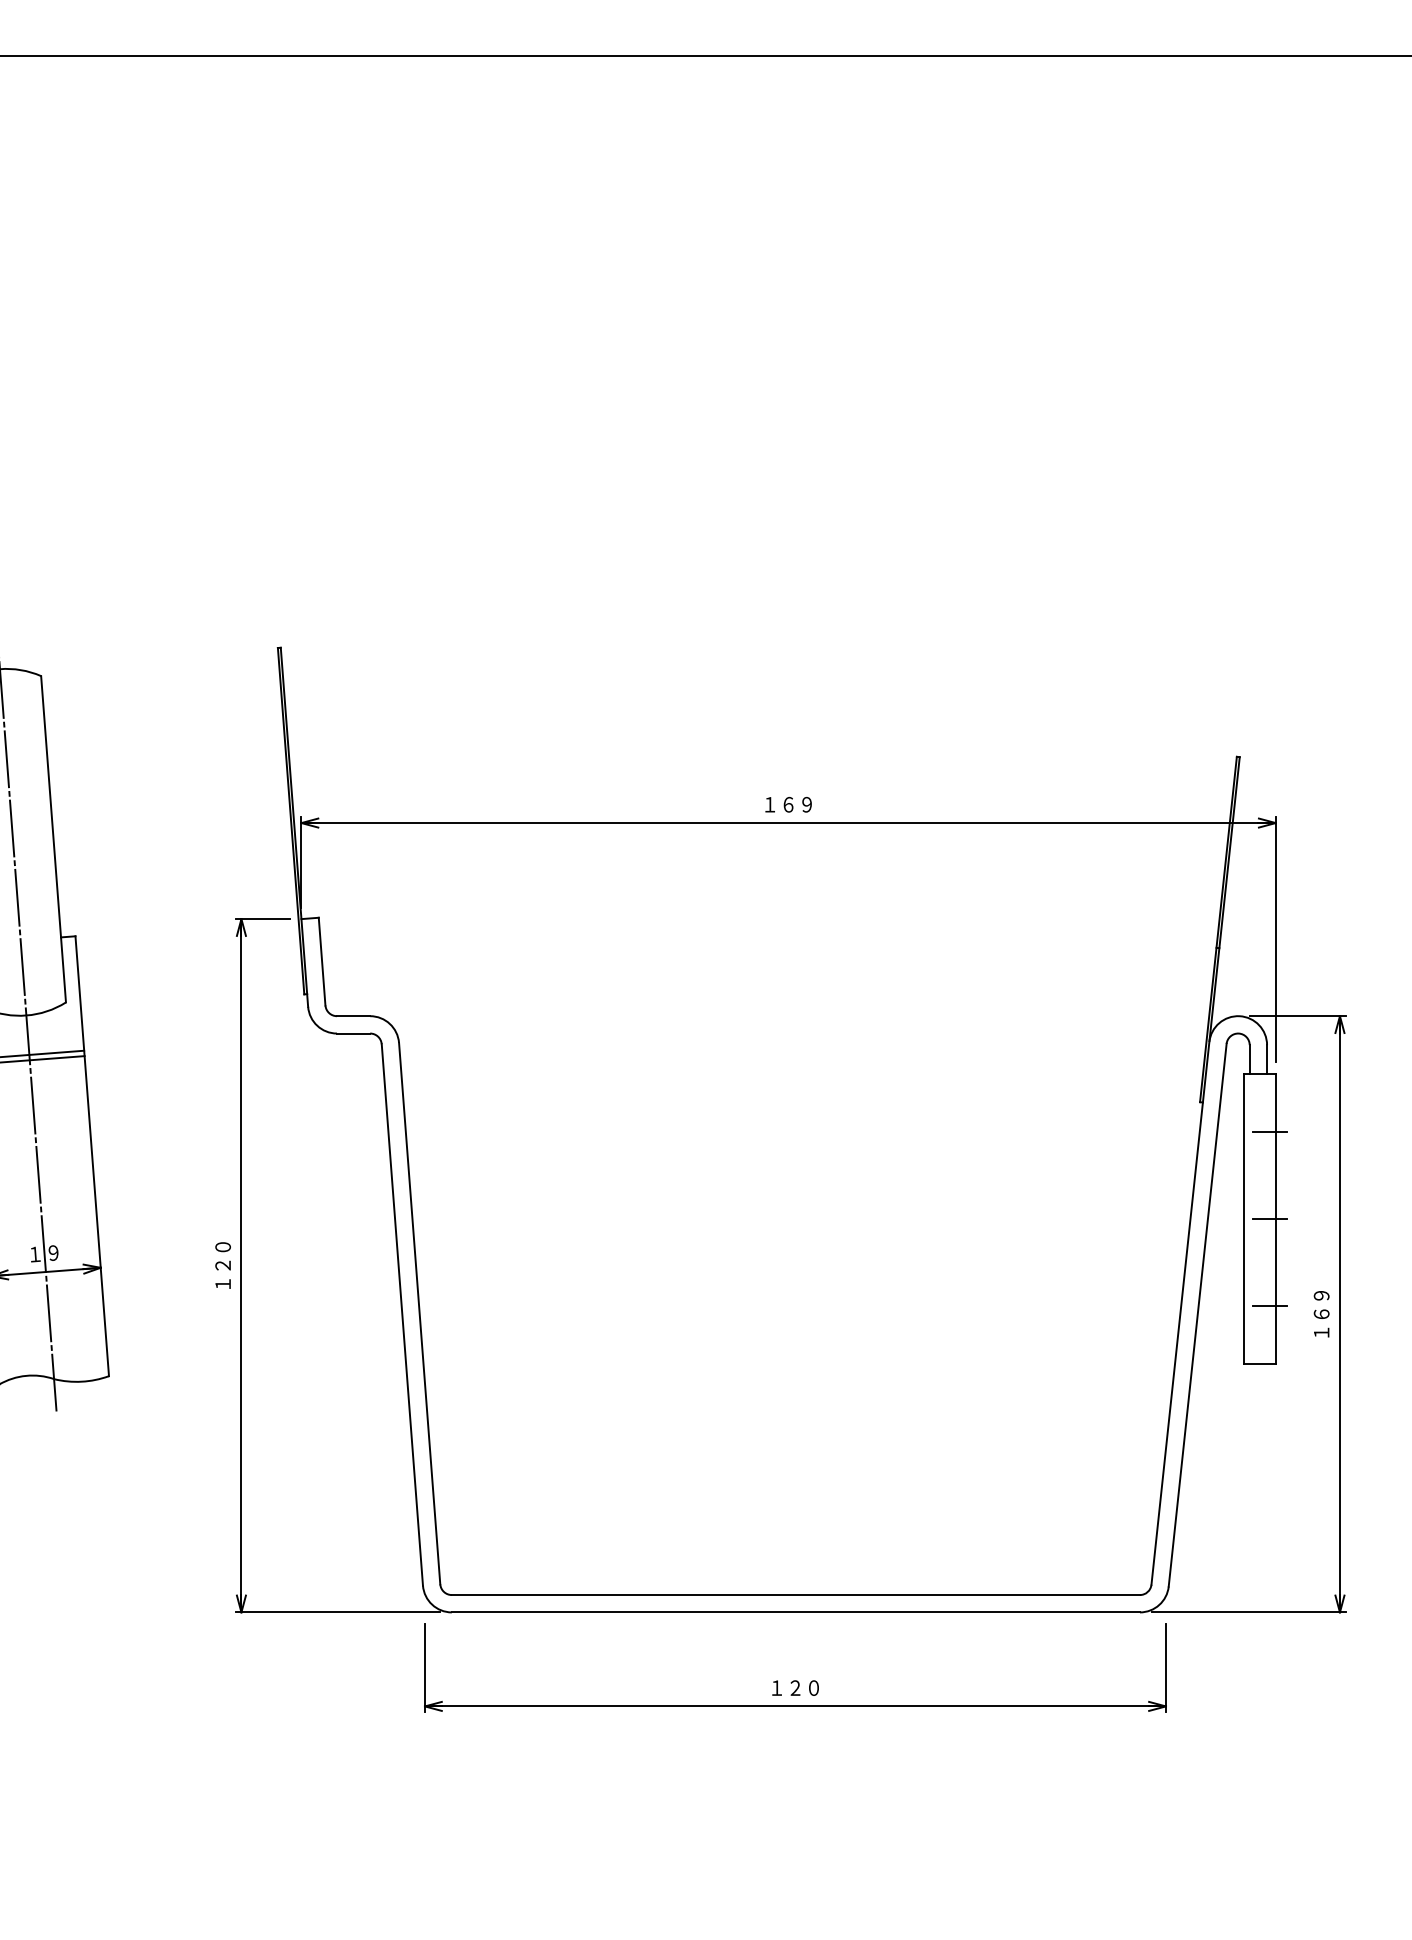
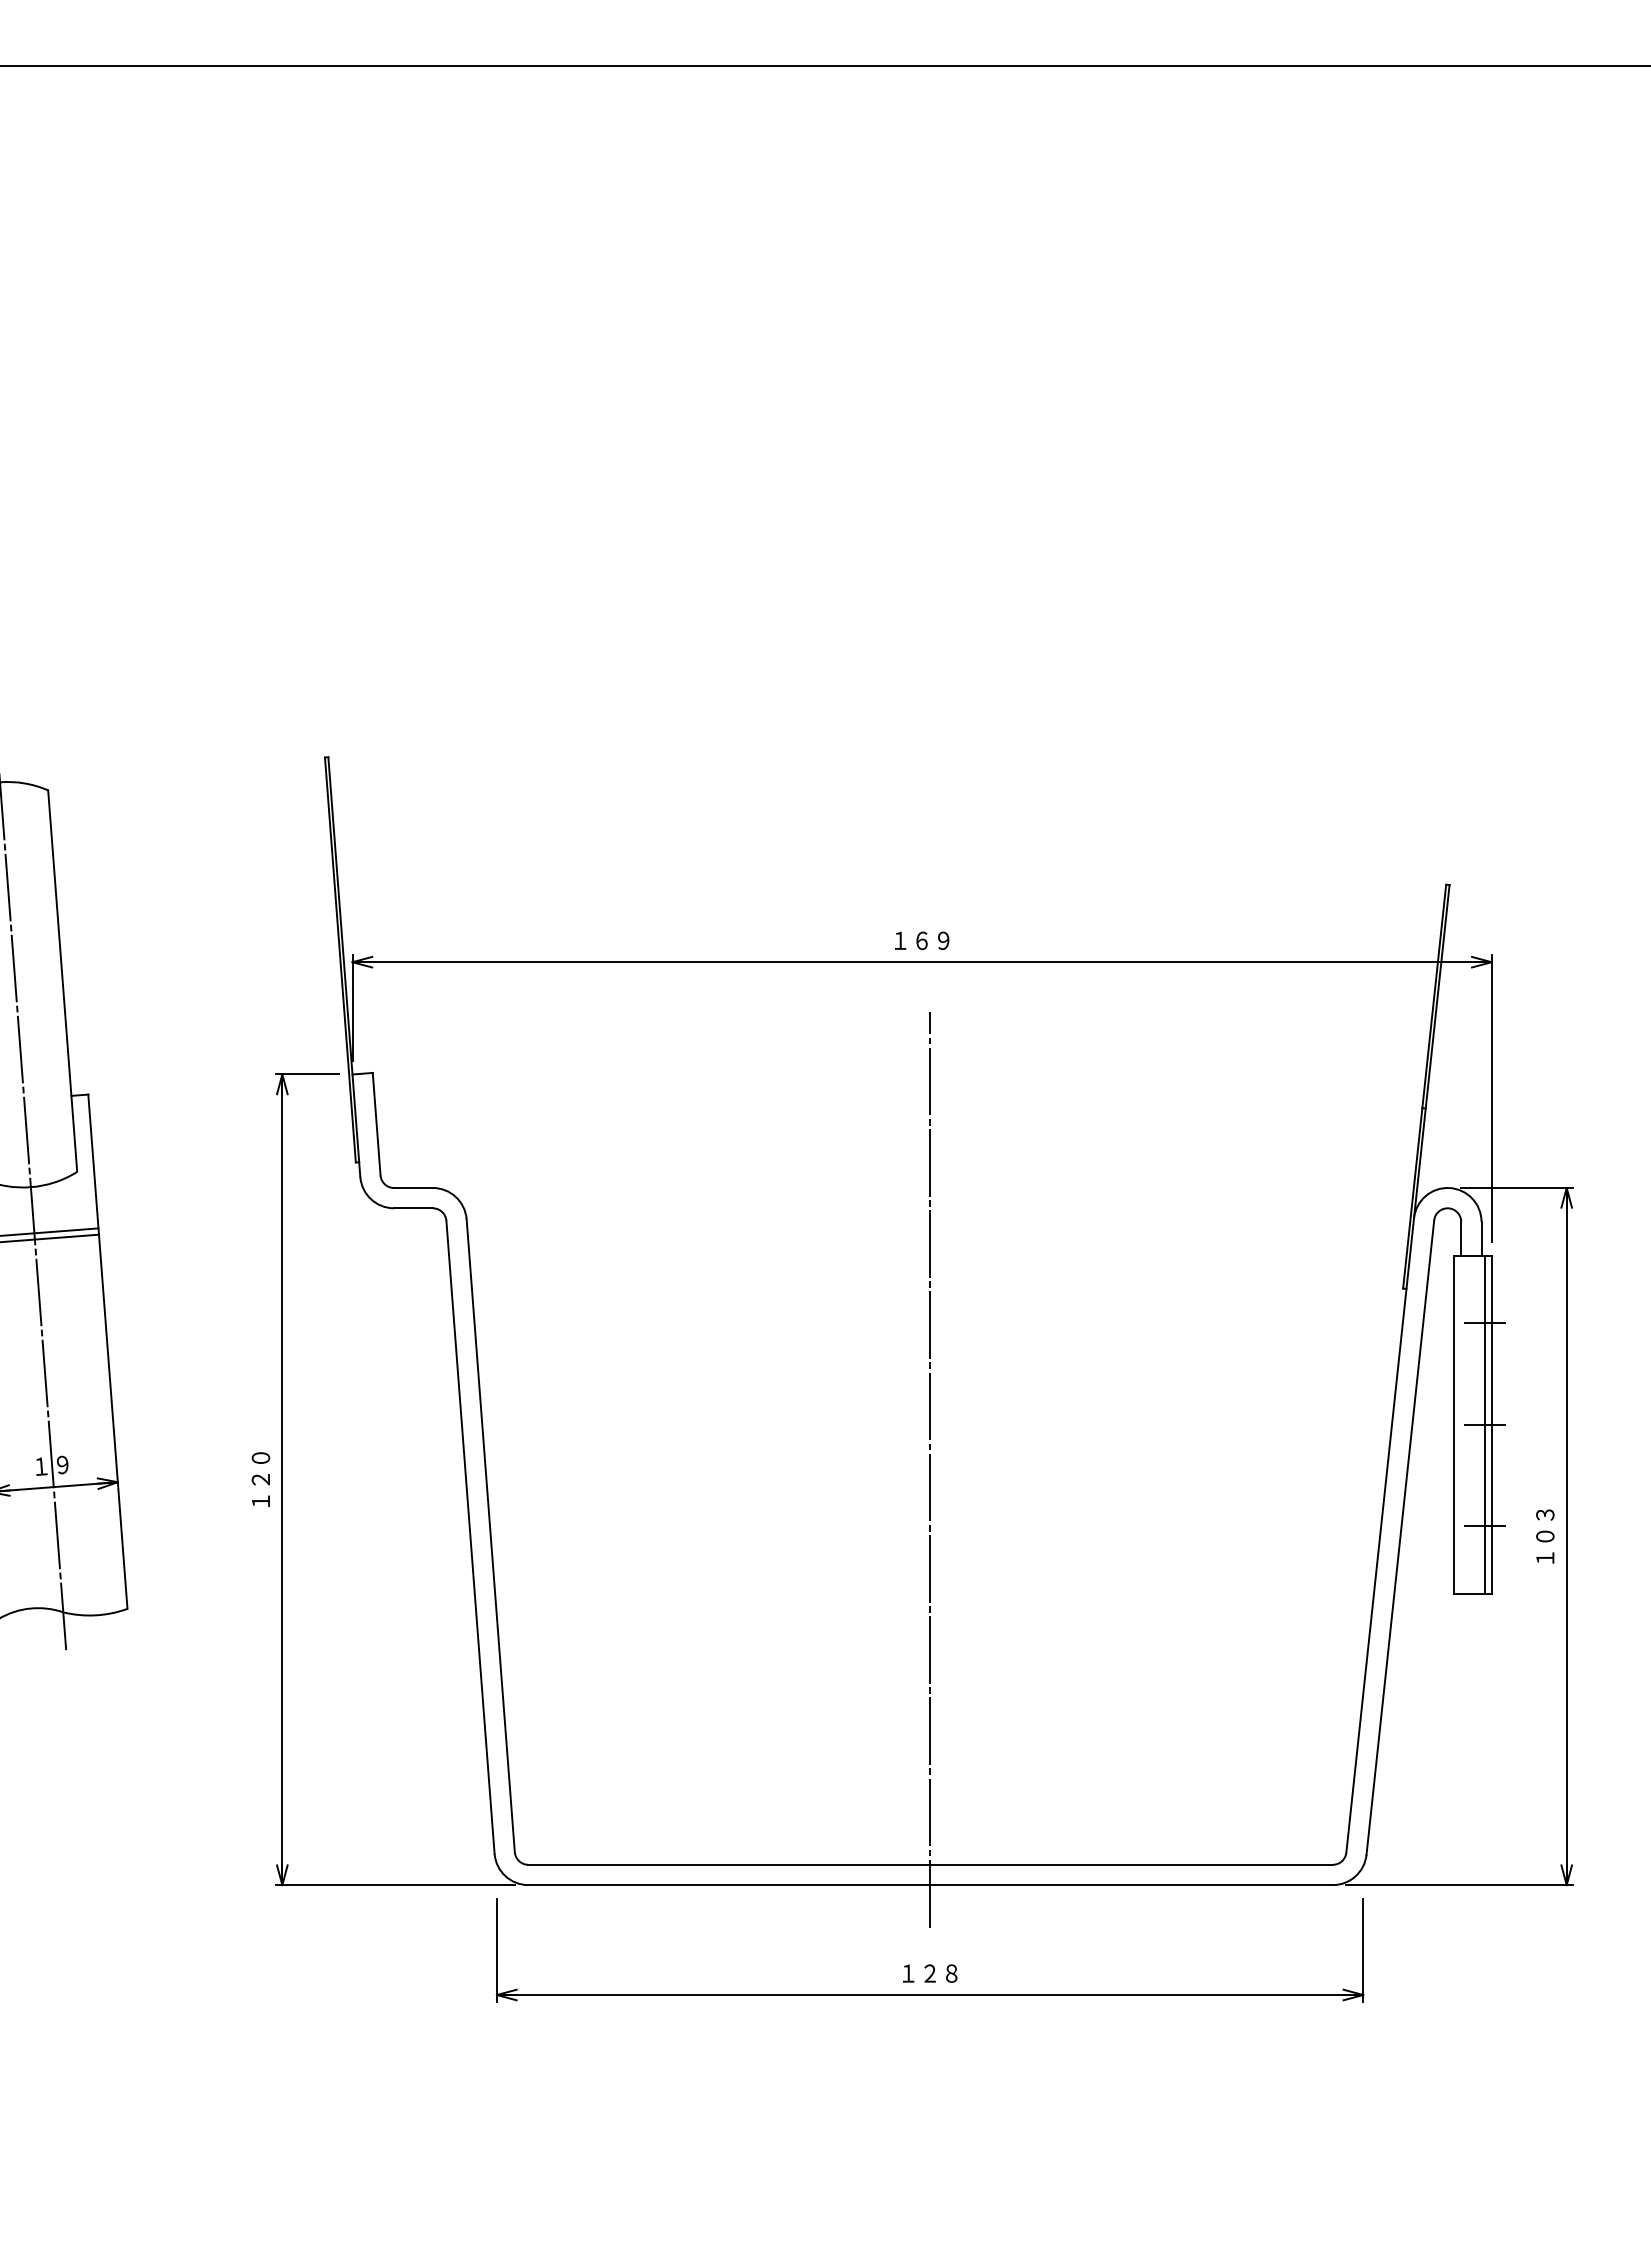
line: (1269, 1218) -> (1484, 1424), added
line: (795, 1256) -> (930, 1469), added
text: (1321, 1304) -> (1545, 1525), １６９ -> １０３
text: (813, 1688) -> (951, 1973), １２０ -> １２８

